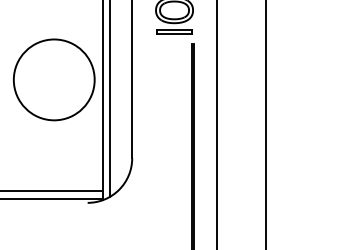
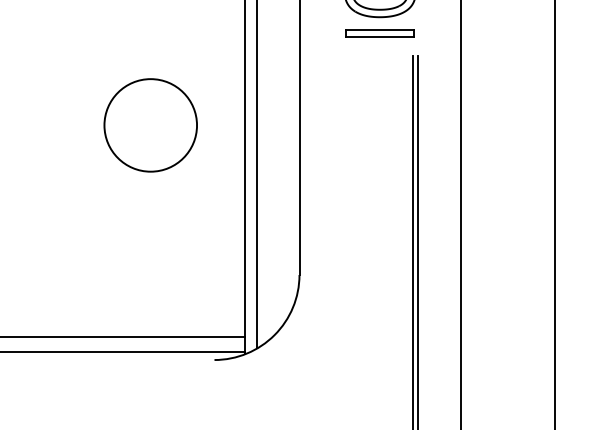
circle: (53, 79) -> (149, 124), size x0.6

